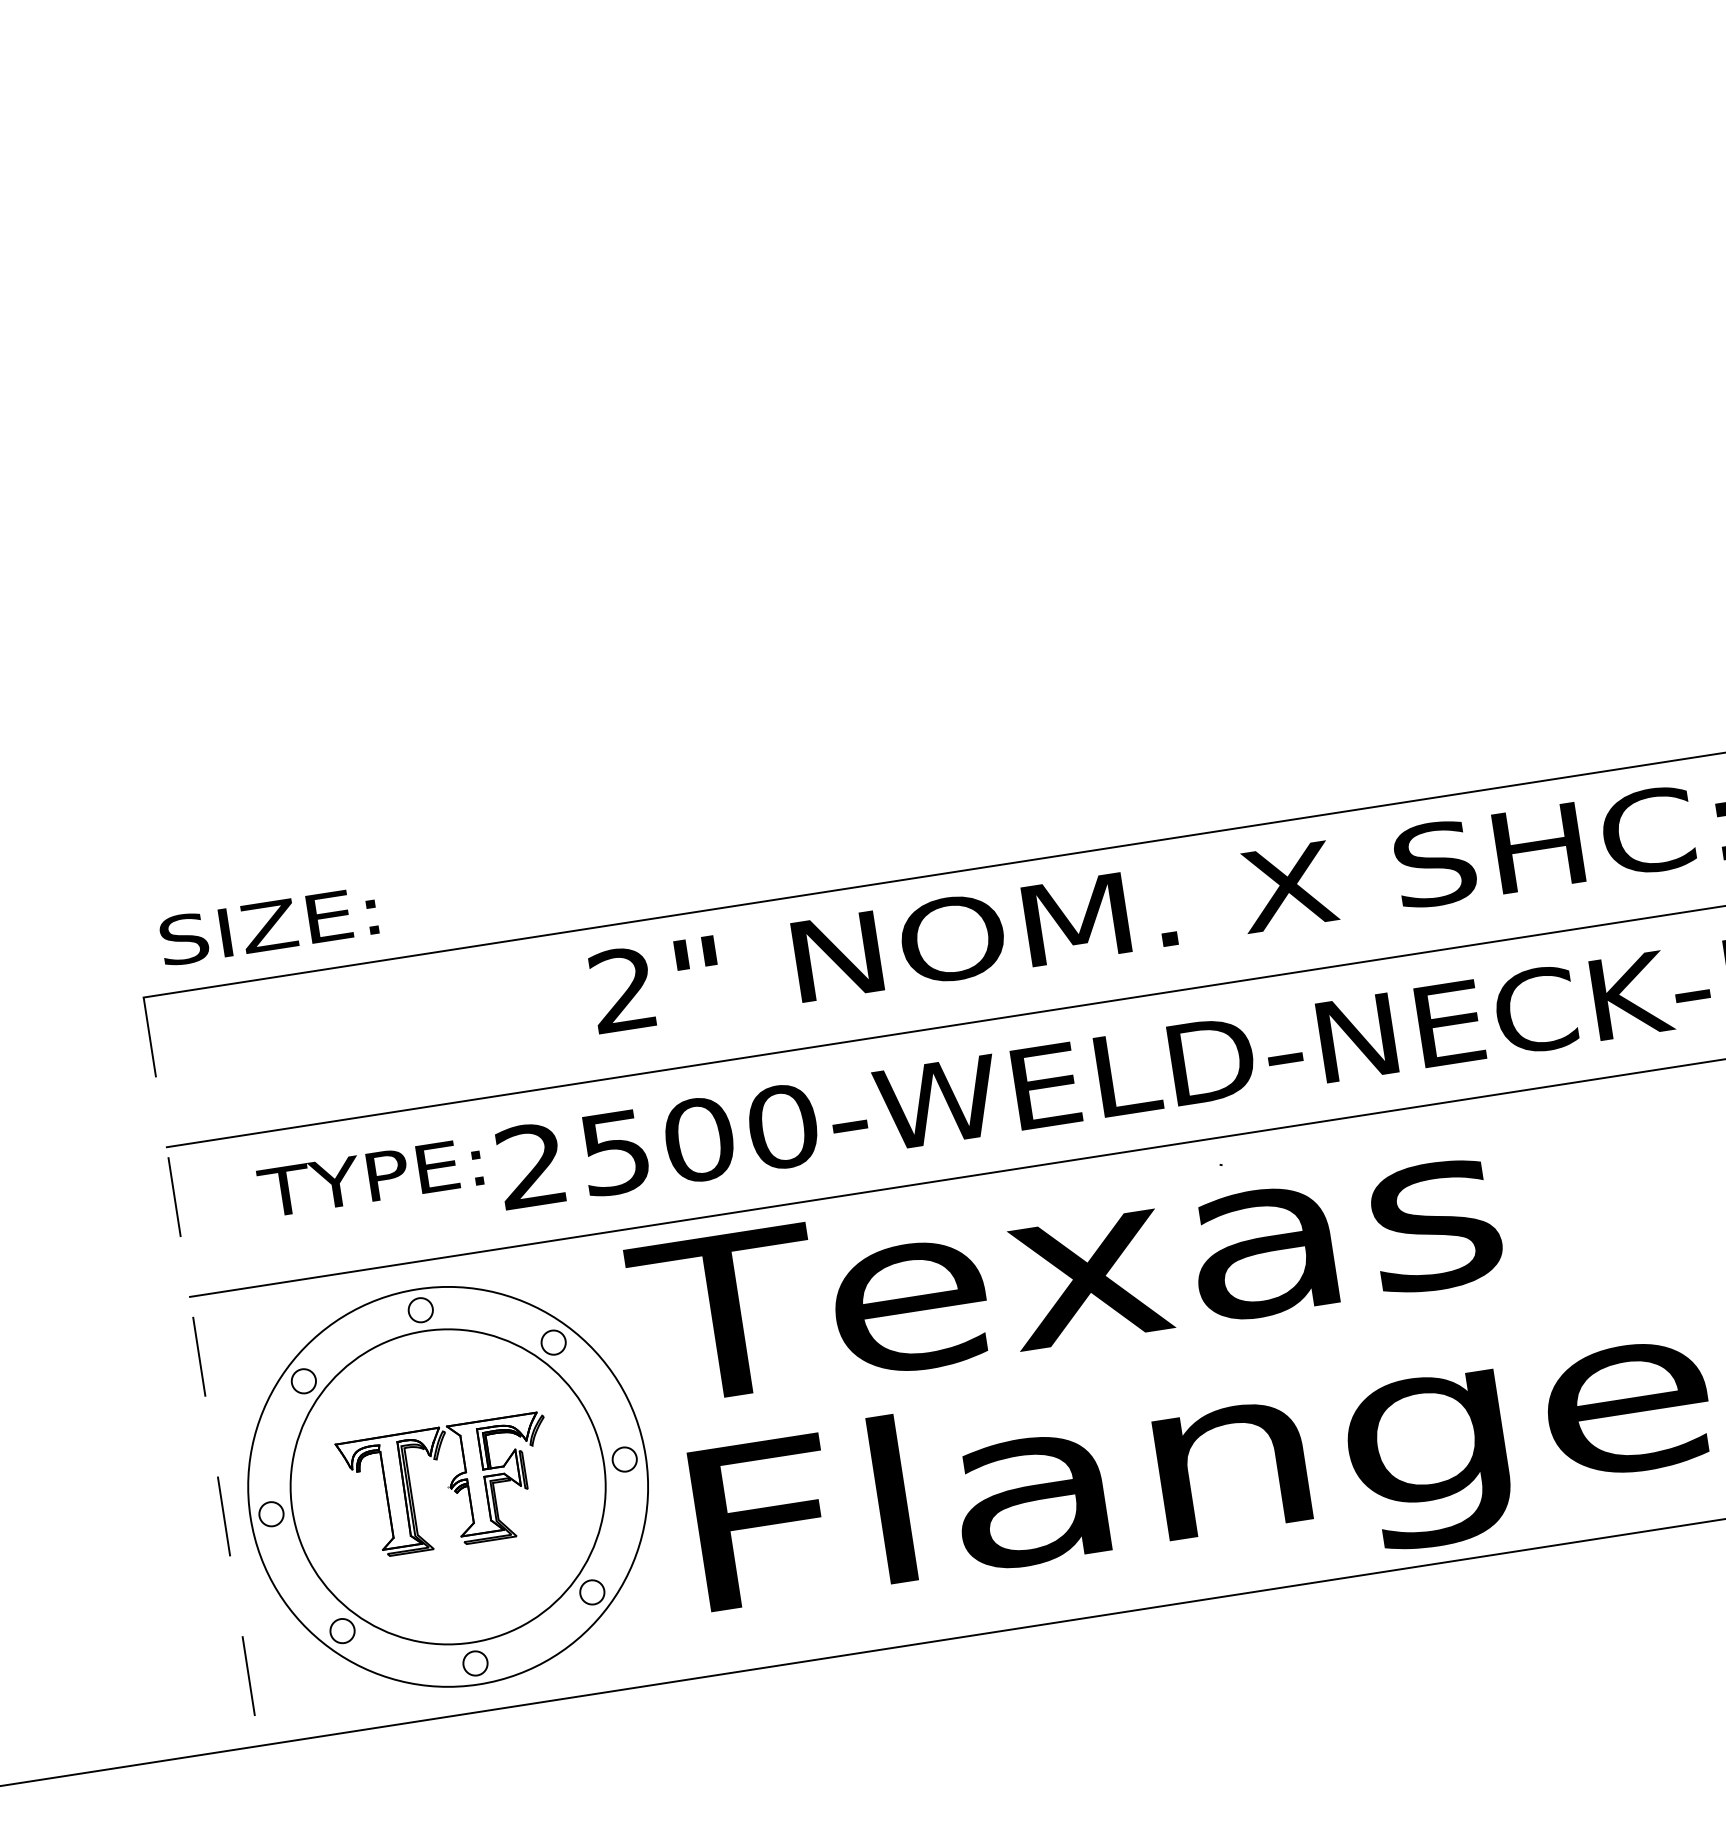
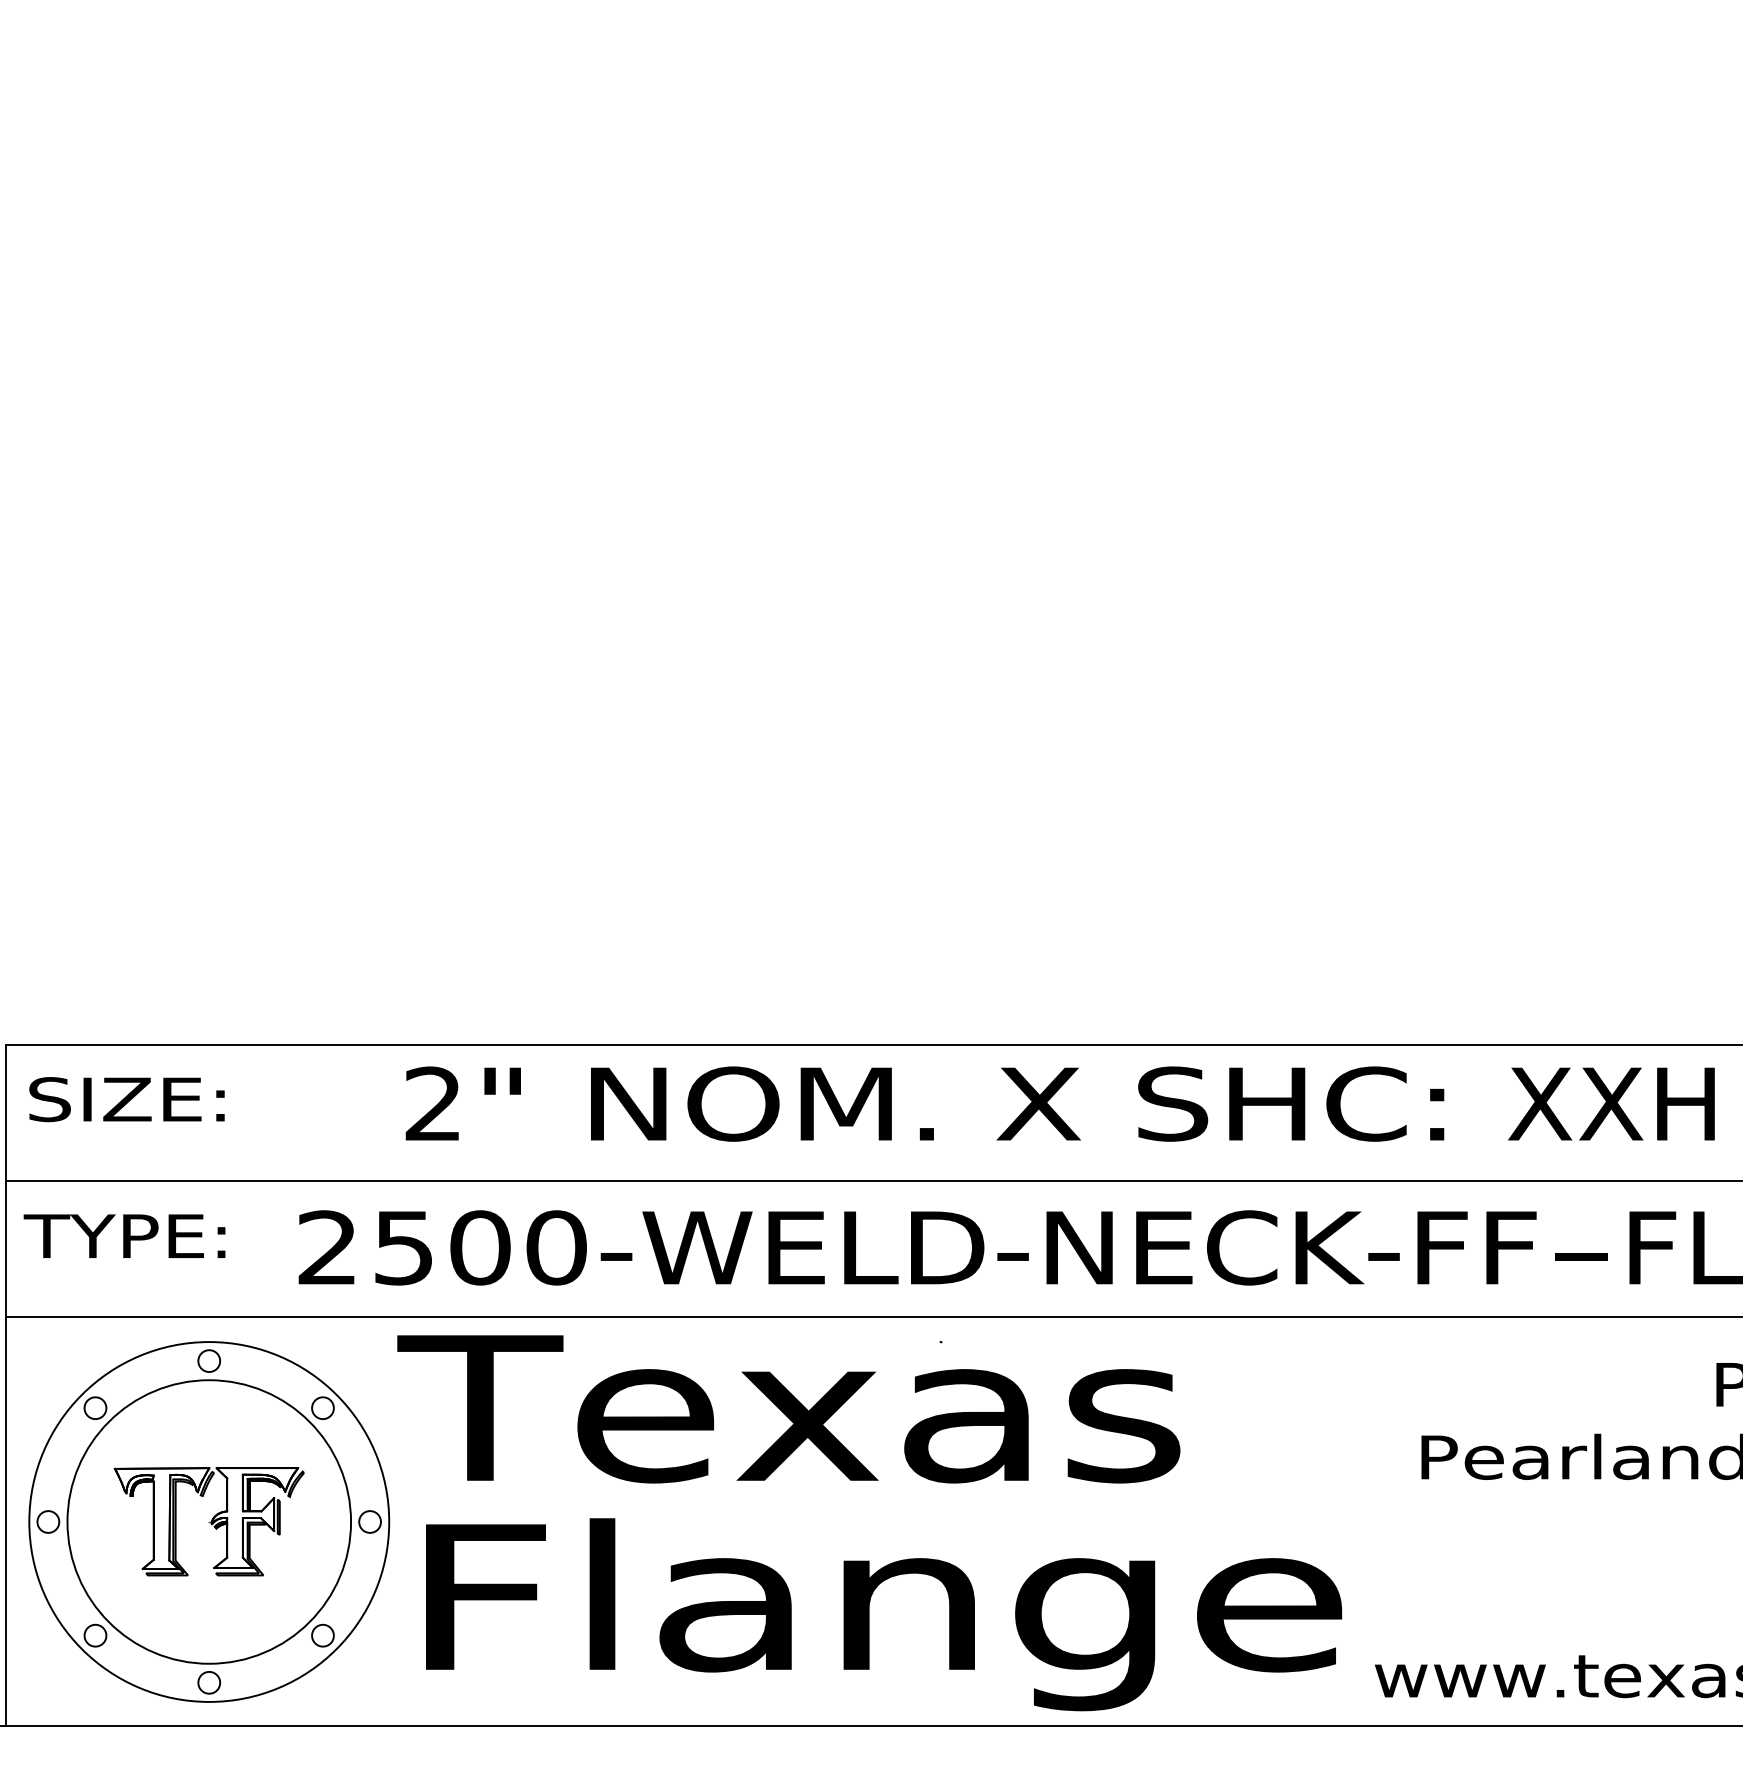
text: (268, 926) -> (126, 1099), moved
text: (370, 1176) -> (124, 1235), moved
line: (201, 1371) -> (5, 1385), dashed -> solid

